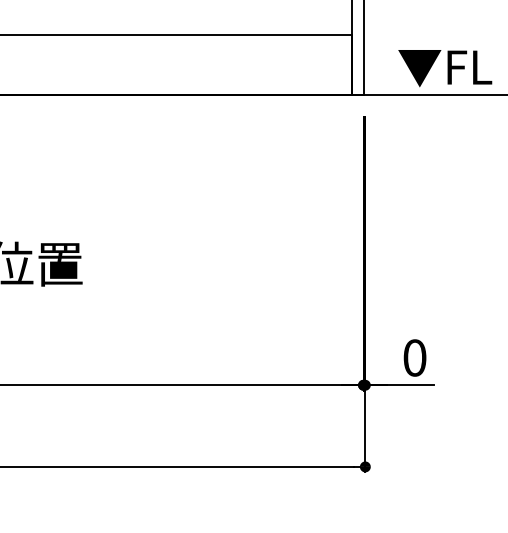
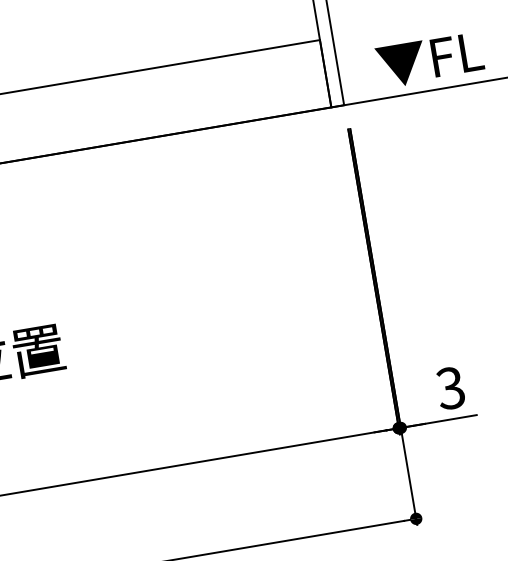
text: (414, 357) -> (450, 387), 0 -> 3

